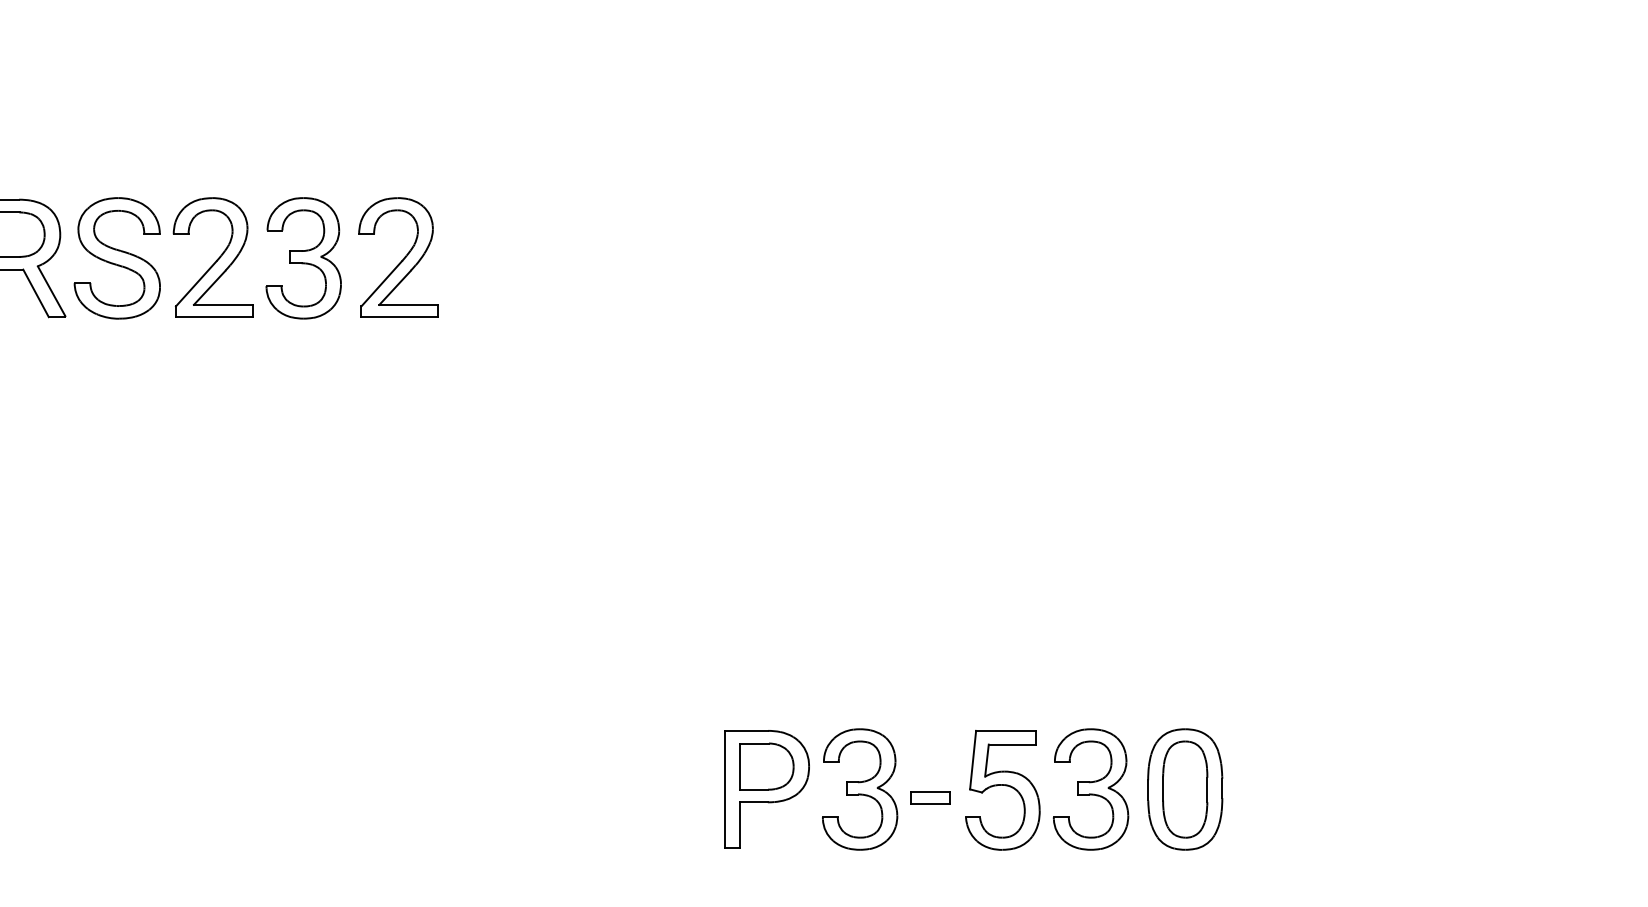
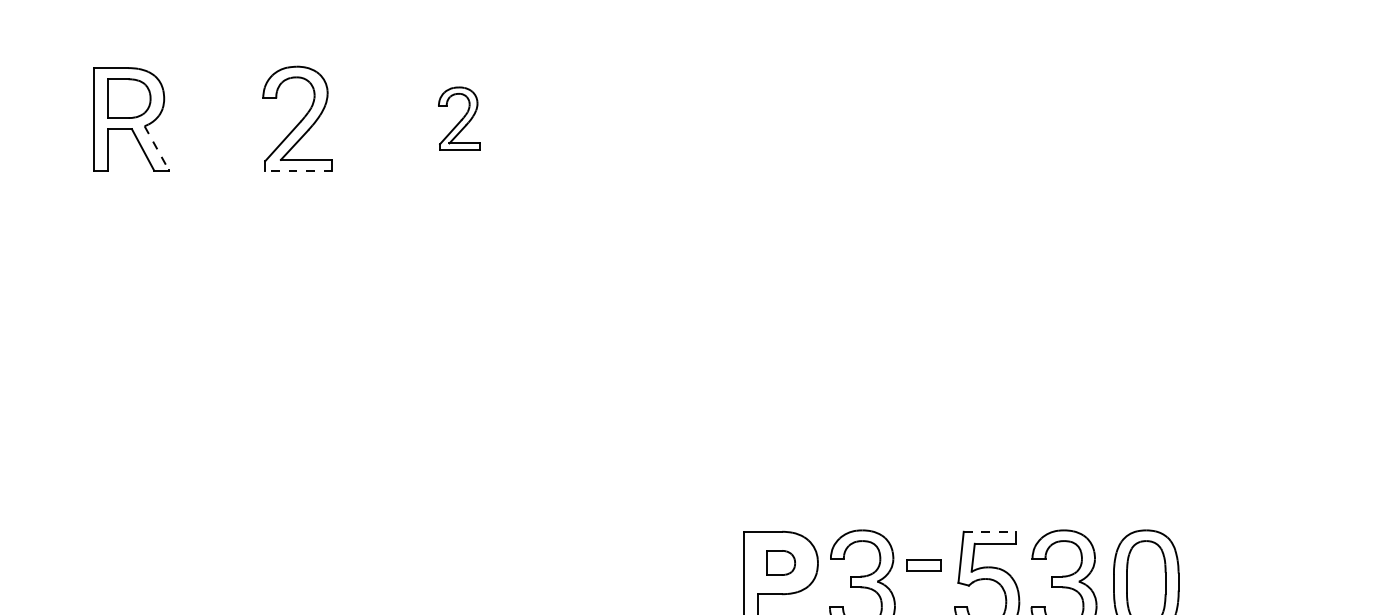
part: (398, 257) -> (459, 118), size x0.6
part: (116, 258) -> (213, 119), removed
part: (303, 258) -> (376, 119), removed
line: (51, 291) -> (156, 148), solid -> dashed
line: (213, 317) -> (297, 170), solid -> dashed
line: (1006, 730) -> (990, 531), solid -> dashed
part: (766, 766) -> (780, 562), size x0.6
part: (930, 797) -> (923, 564), moved

